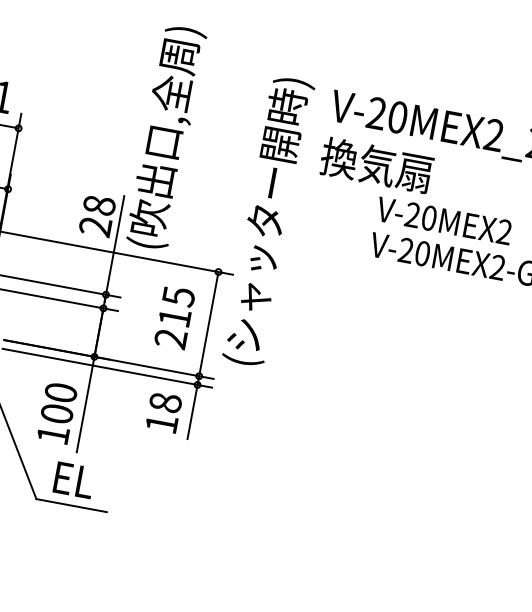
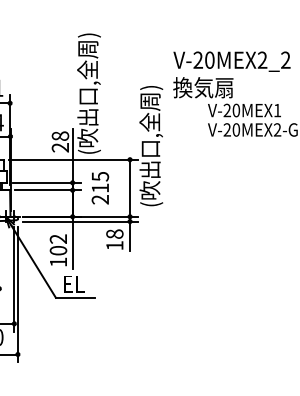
text: (269, 214) -> (151, 124), (シャッター開時) -> (吹出口,全周)
text: (504, 232) -> (277, 110), V-20MEX2 -> V-20MEX1
text: (174, 318) -> (100, 188), moved
text: (61, 391) -> (58, 238), 100 -> 102

